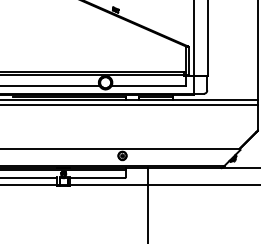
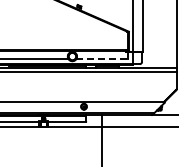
line: (148, 85) -> (101, 58), solid -> dashed

